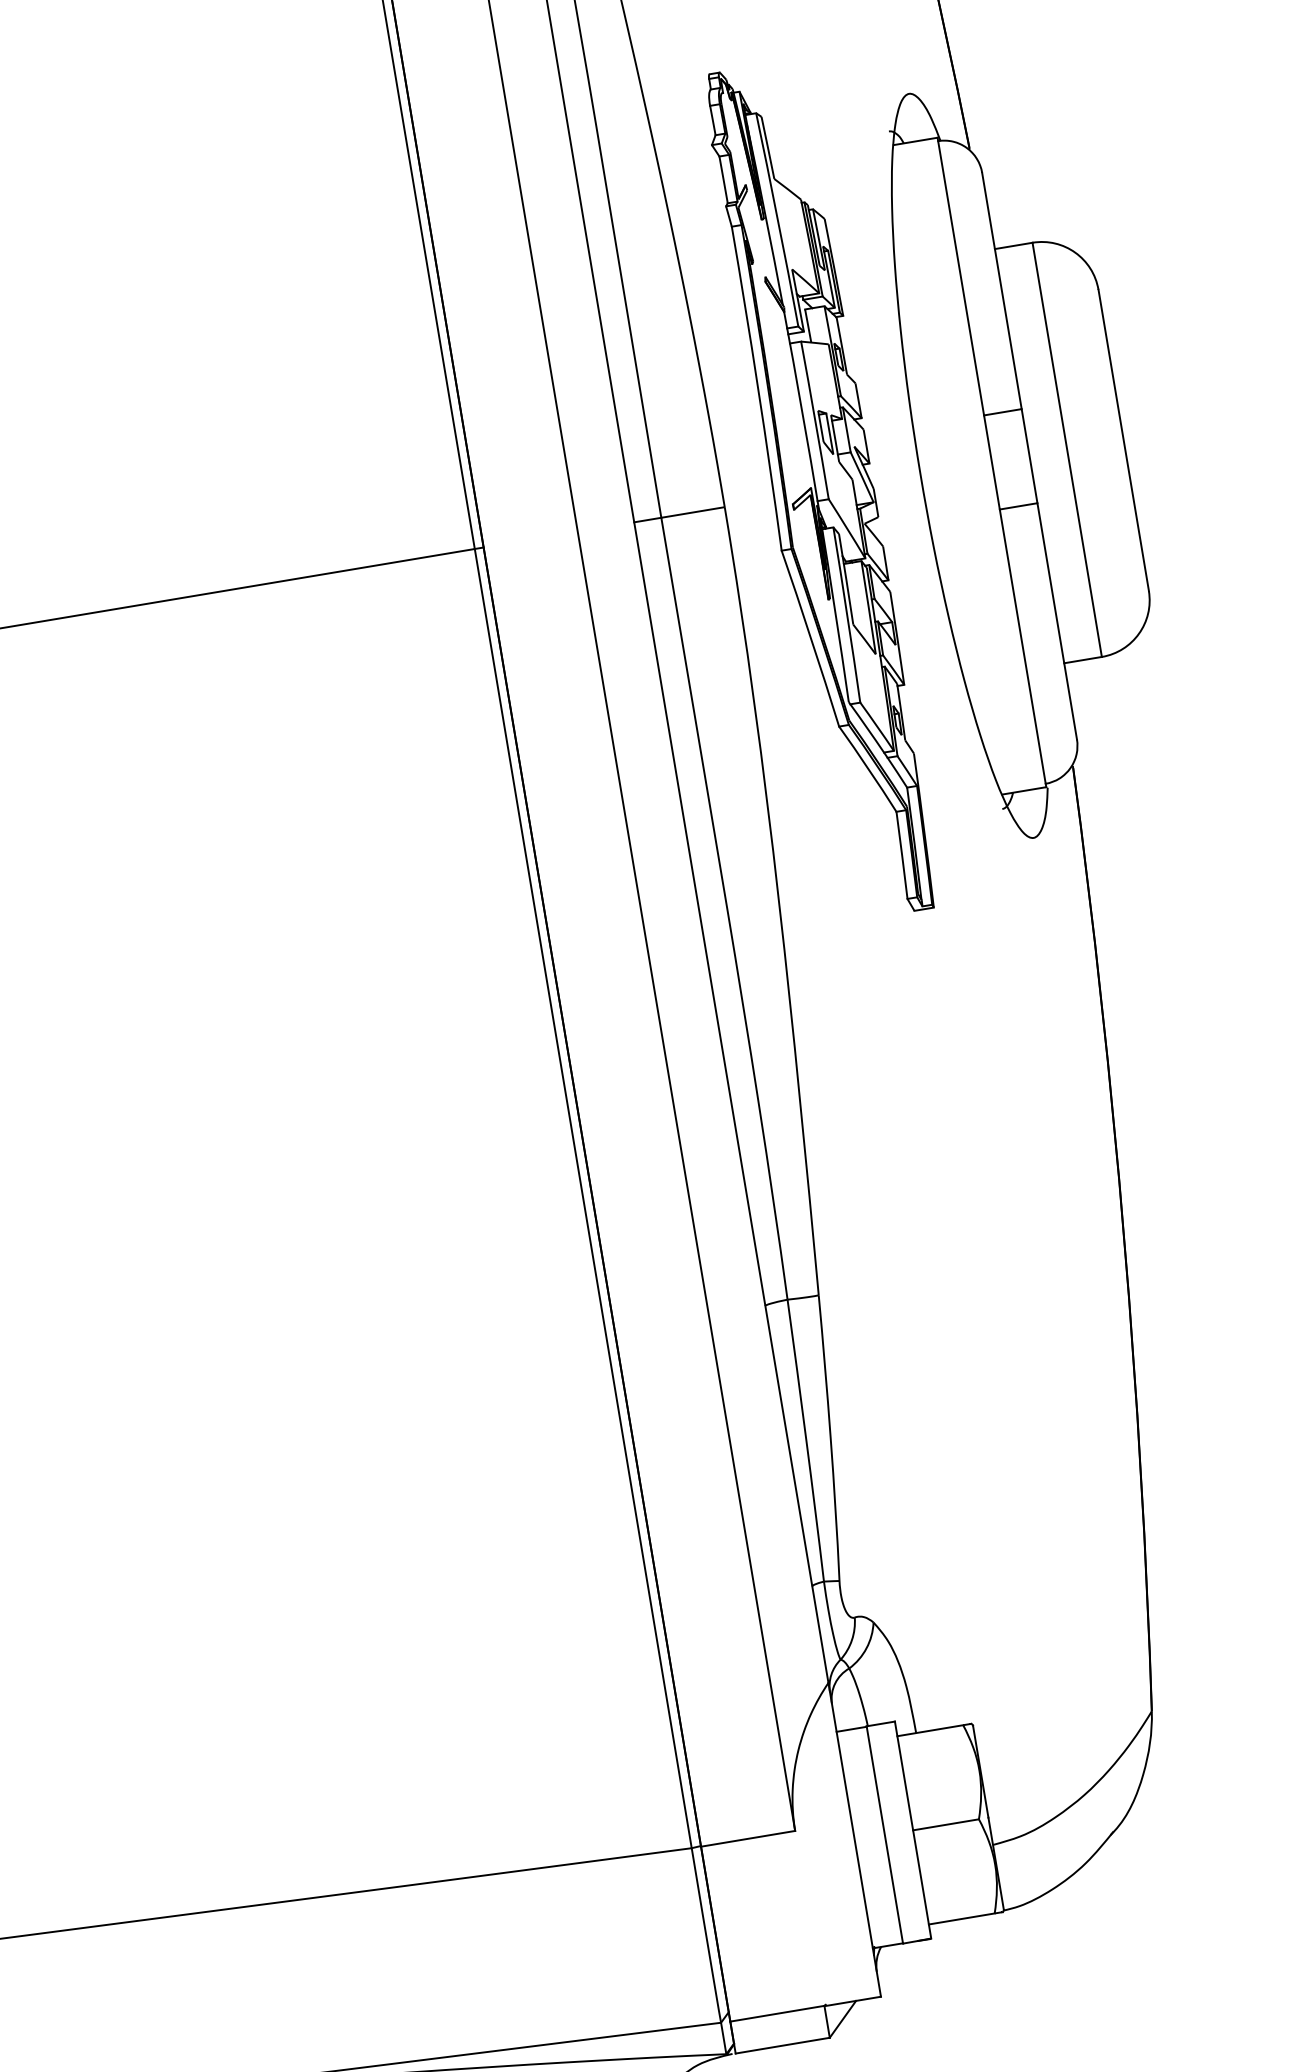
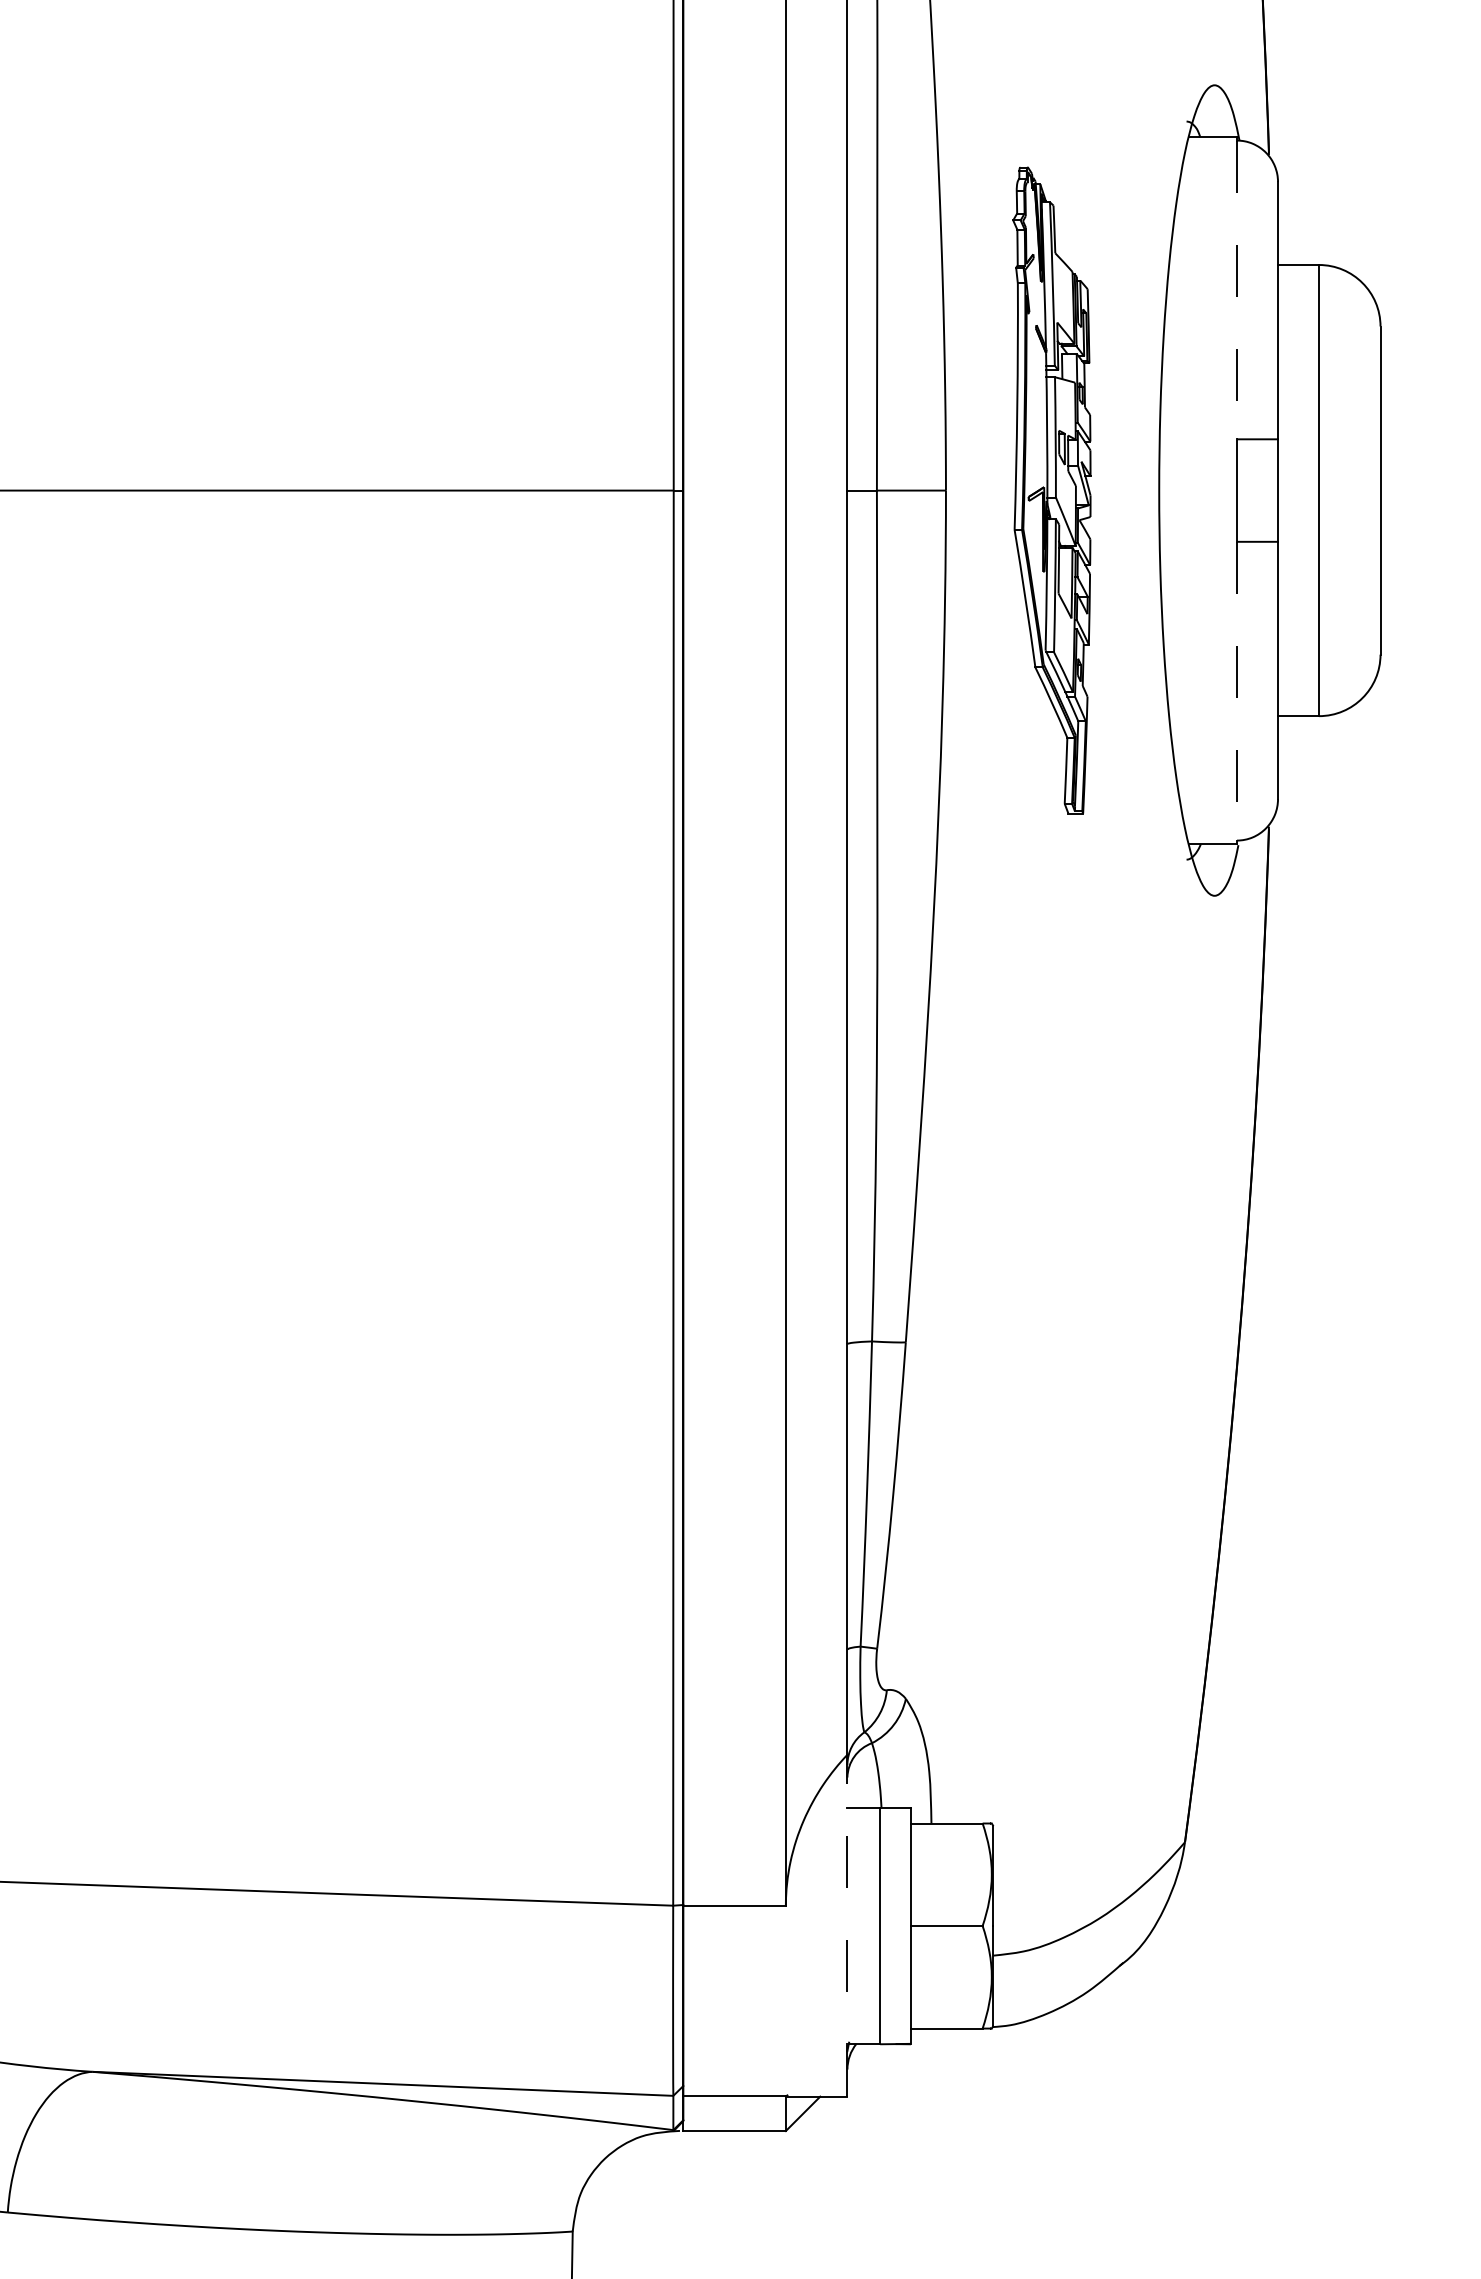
line: (961, 278) -> (1237, 290), solid -> dashed
part: (821, 490) -> (1051, 490), size x0.7
line: (1023, 646) -> (1237, 691), solid -> dashed
line: (854, 1839) -> (847, 1925), solid -> dashed

